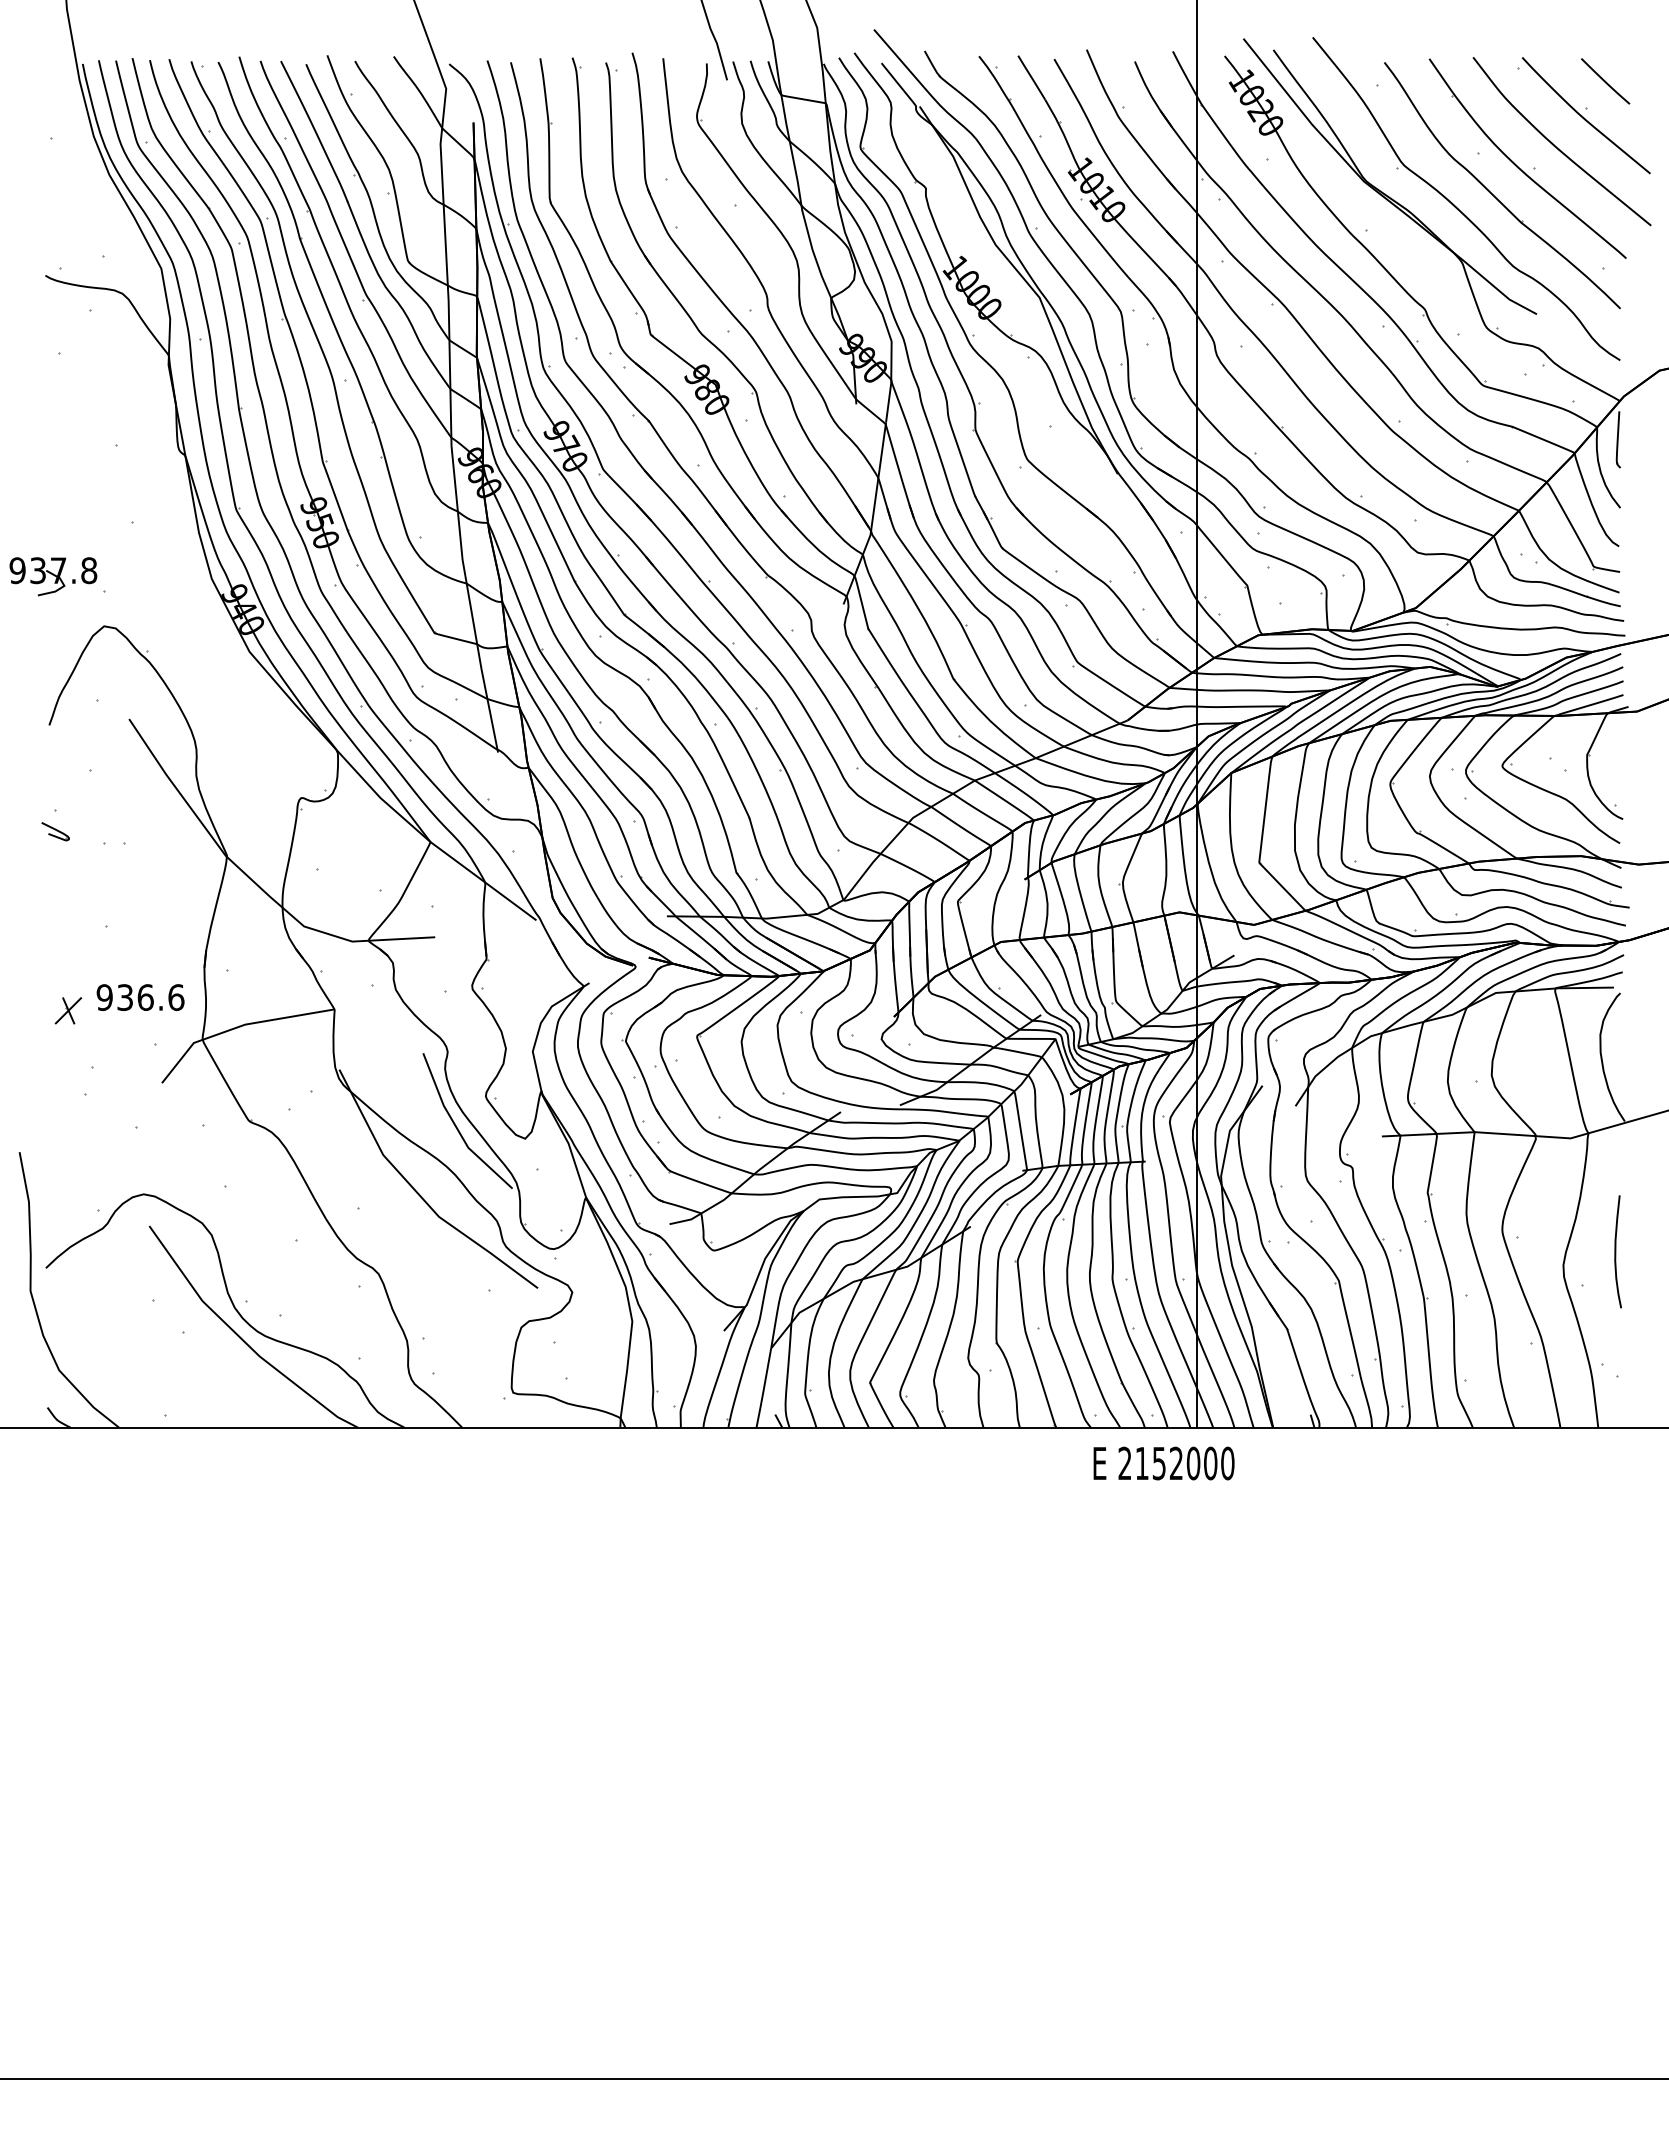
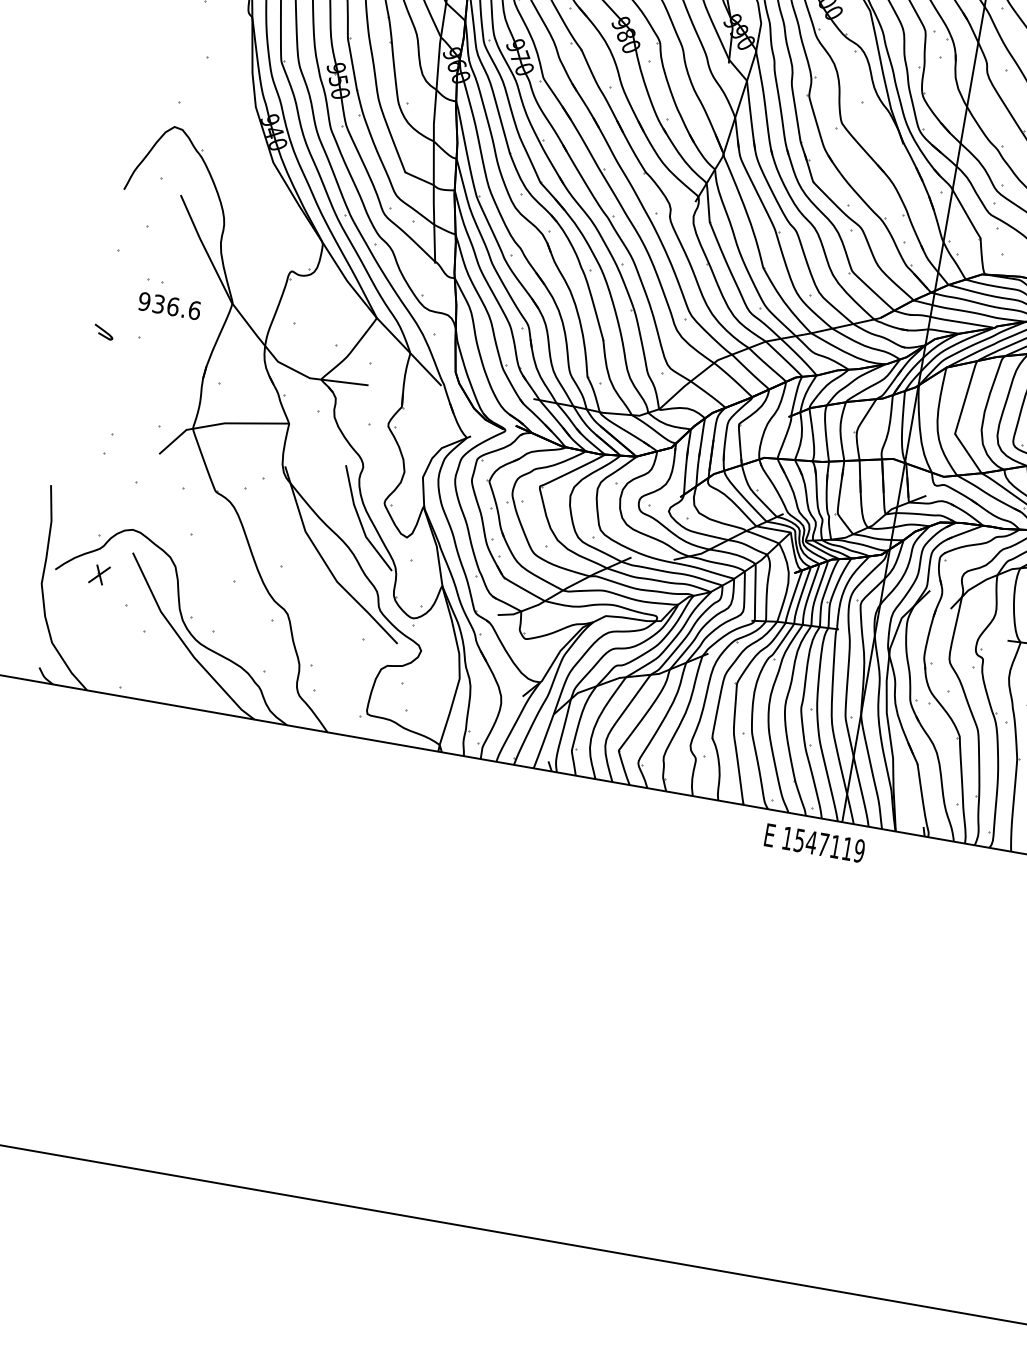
part: (53, 576) -> (145, 85), removed
part: (55, 831) -> (103, 332), moved
text: (140, 997) -> (169, 306), moved
part: (68, 1010) -> (99, 574), moved
text: (1176, 1463) -> (823, 844), 2152000 -> 1547119

